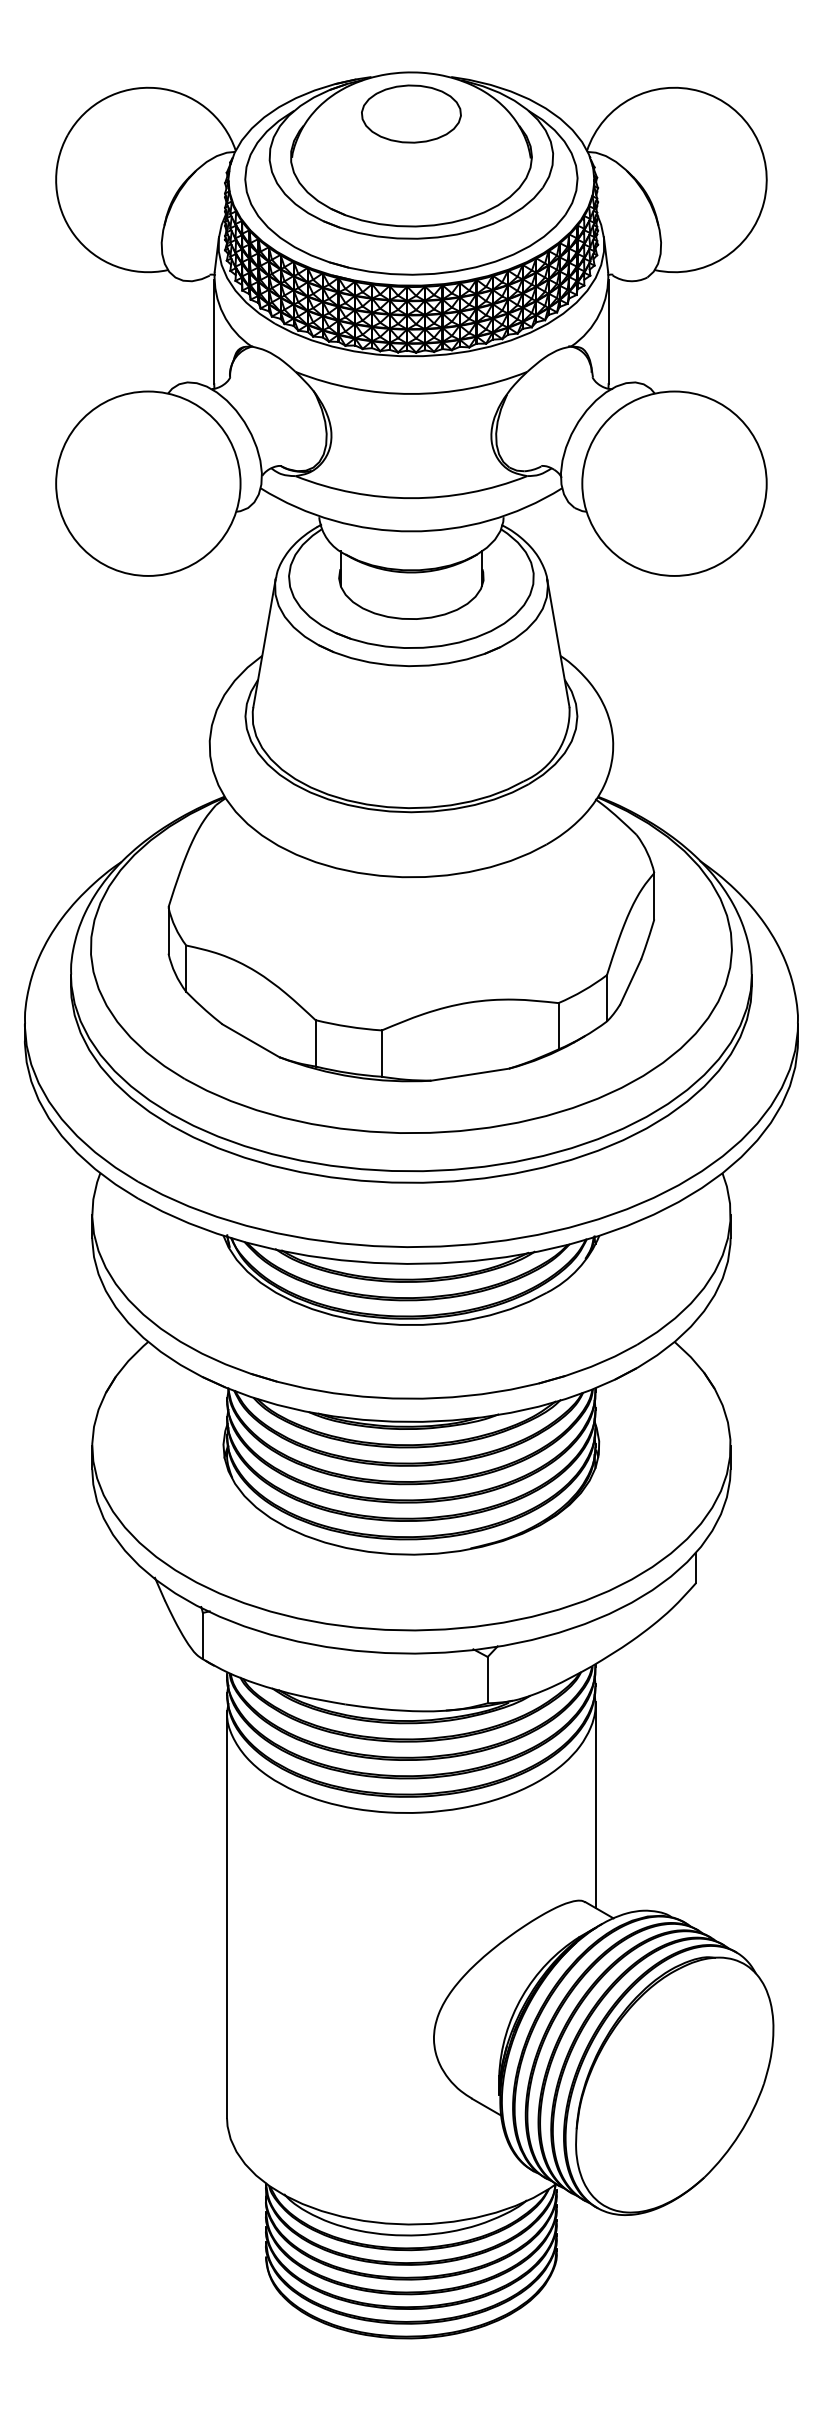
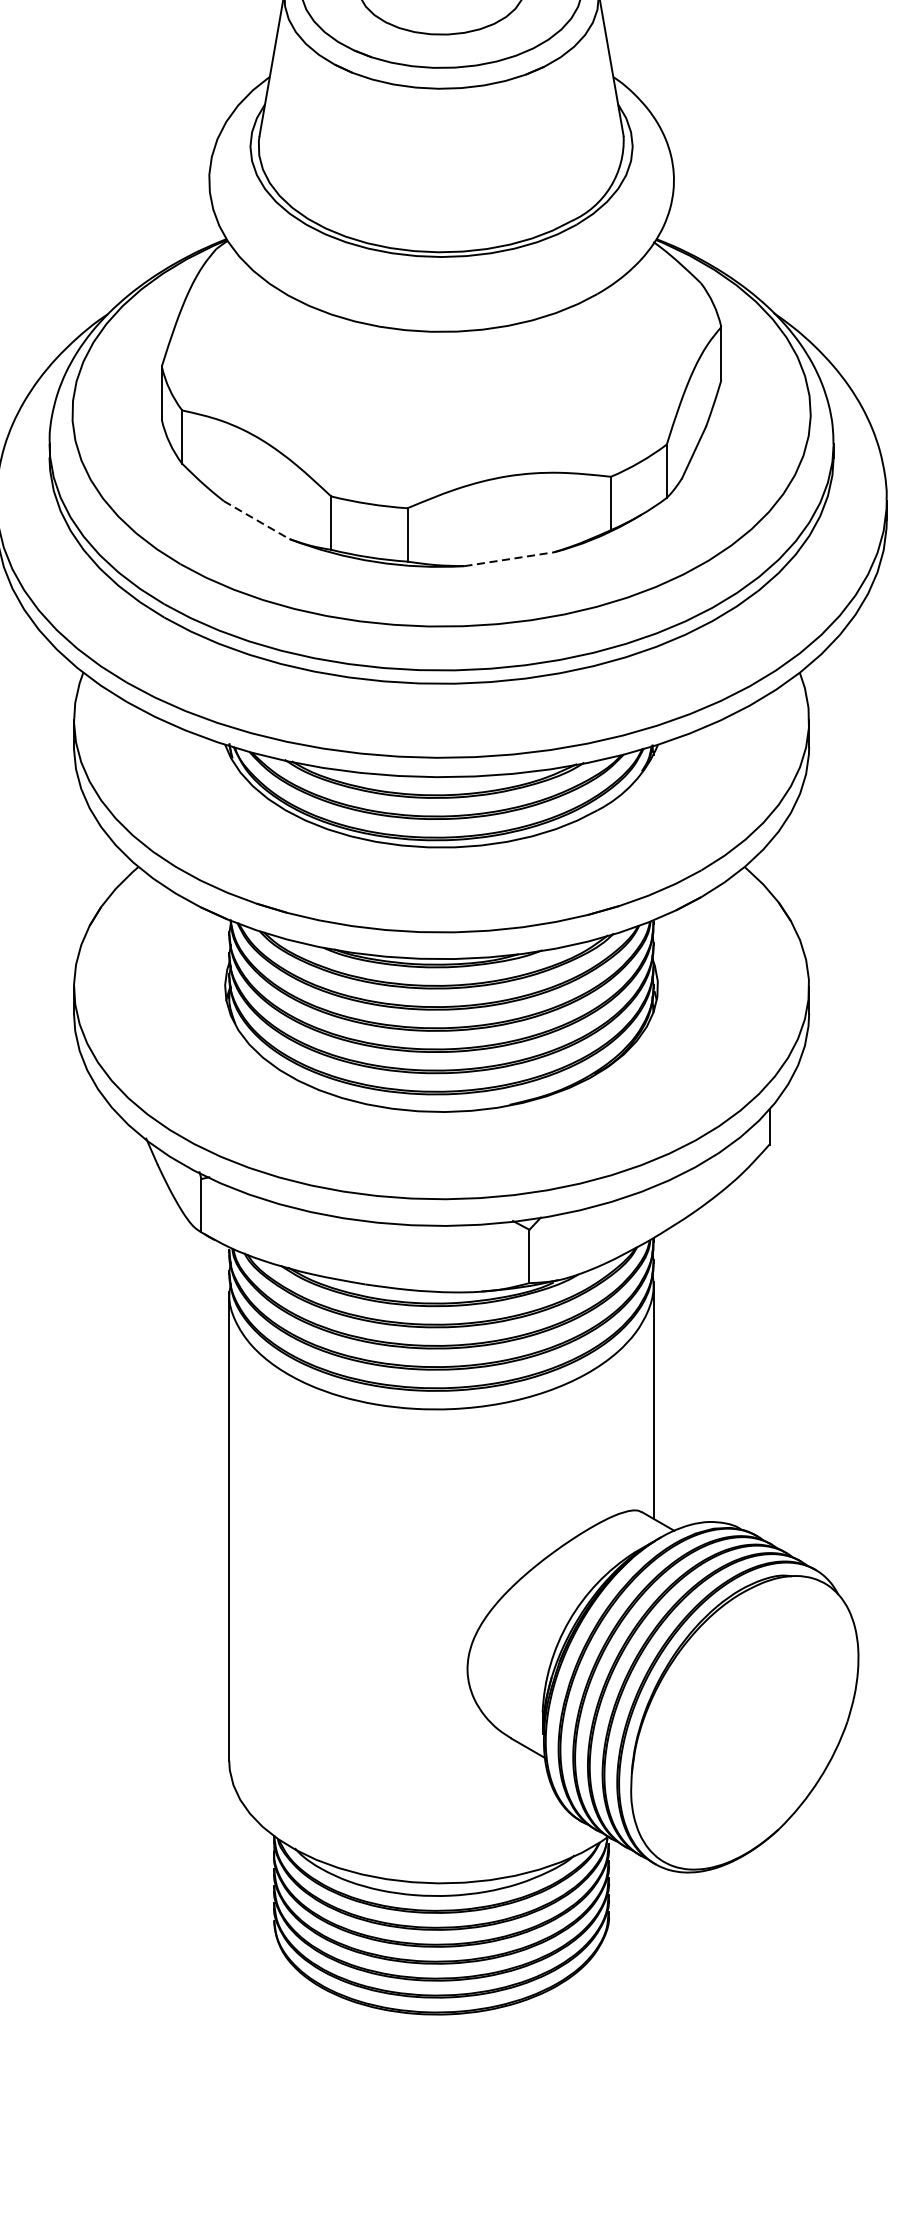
line: (250, 1040) -> (256, 519), solid -> dashed
line: (470, 1074) -> (509, 559), solid -> dashed

